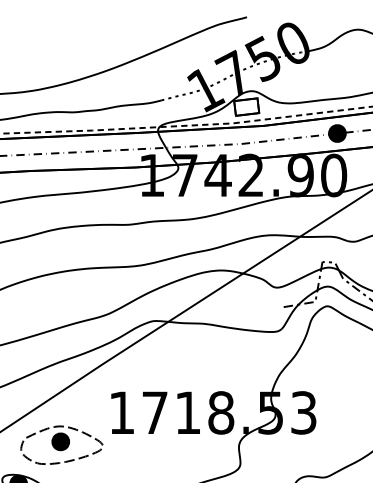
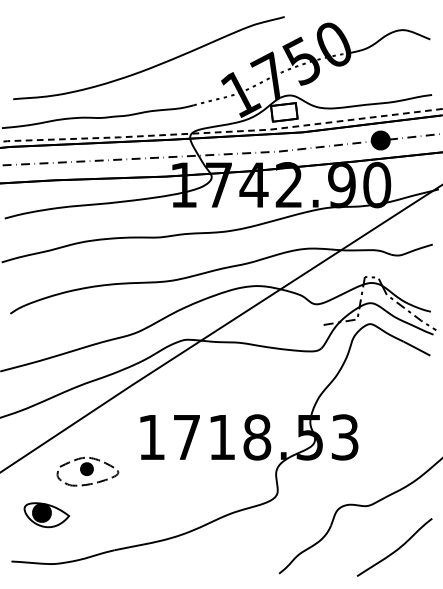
part: (61, 444) -> (87, 471), size x0.7

